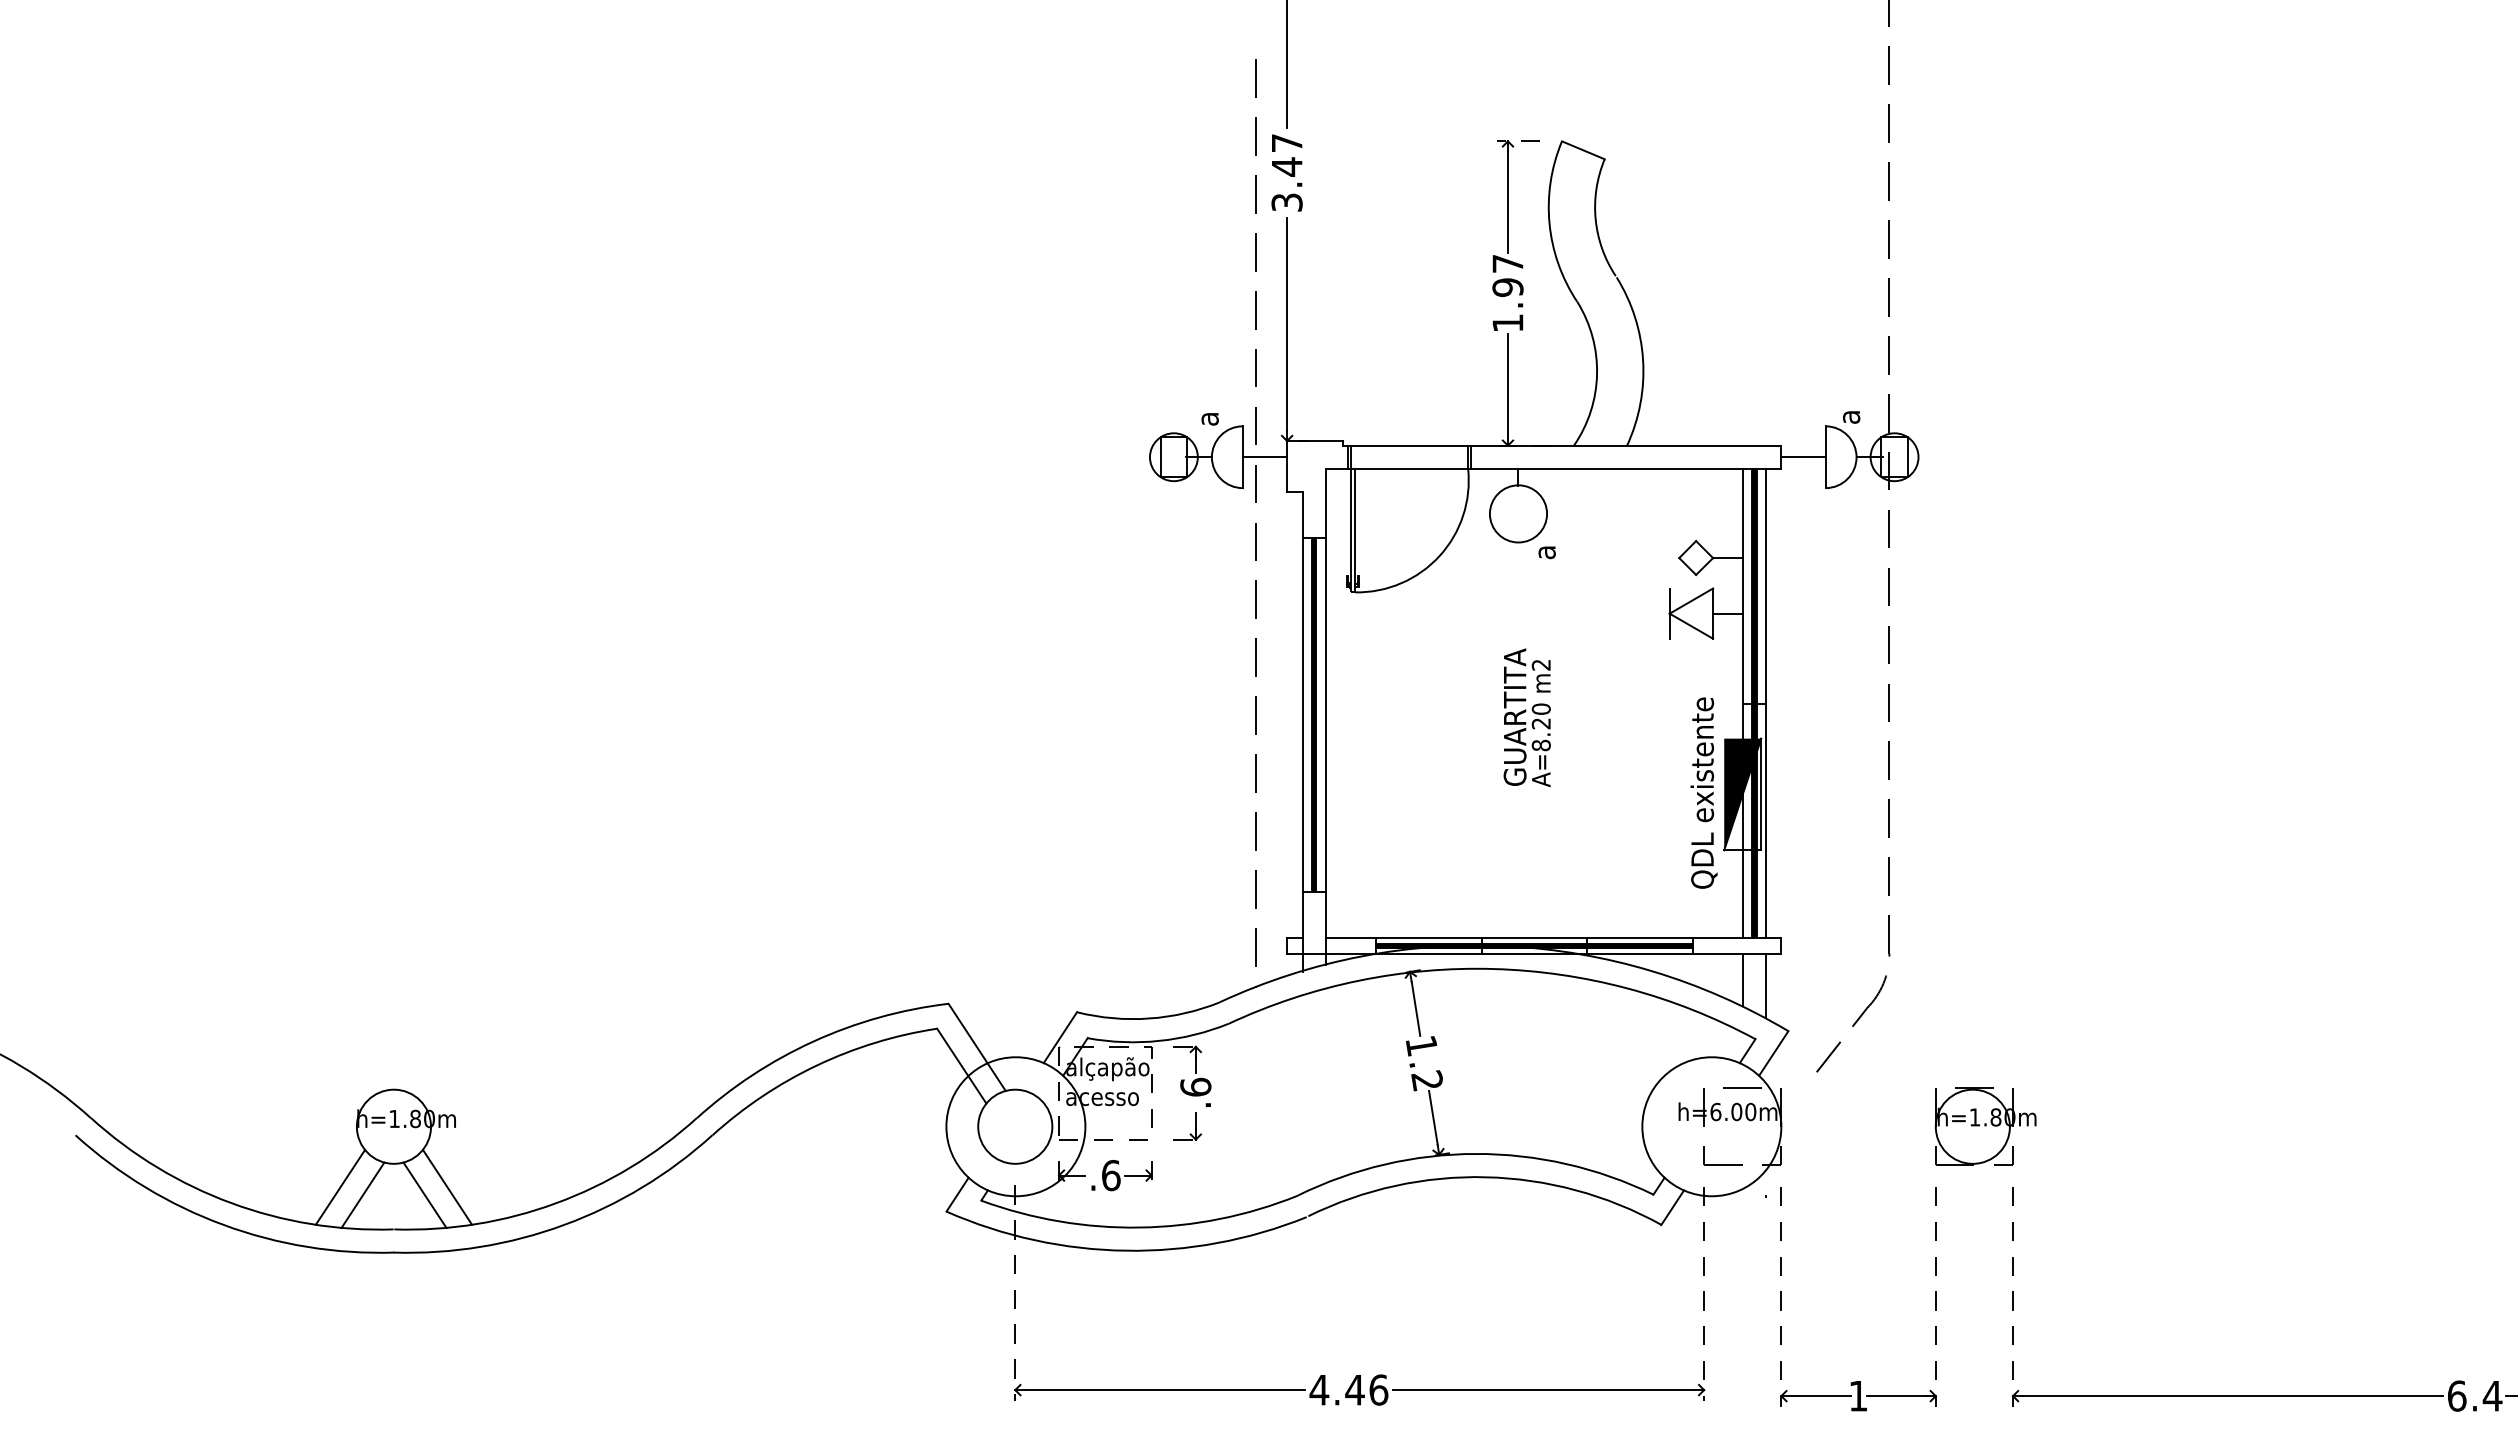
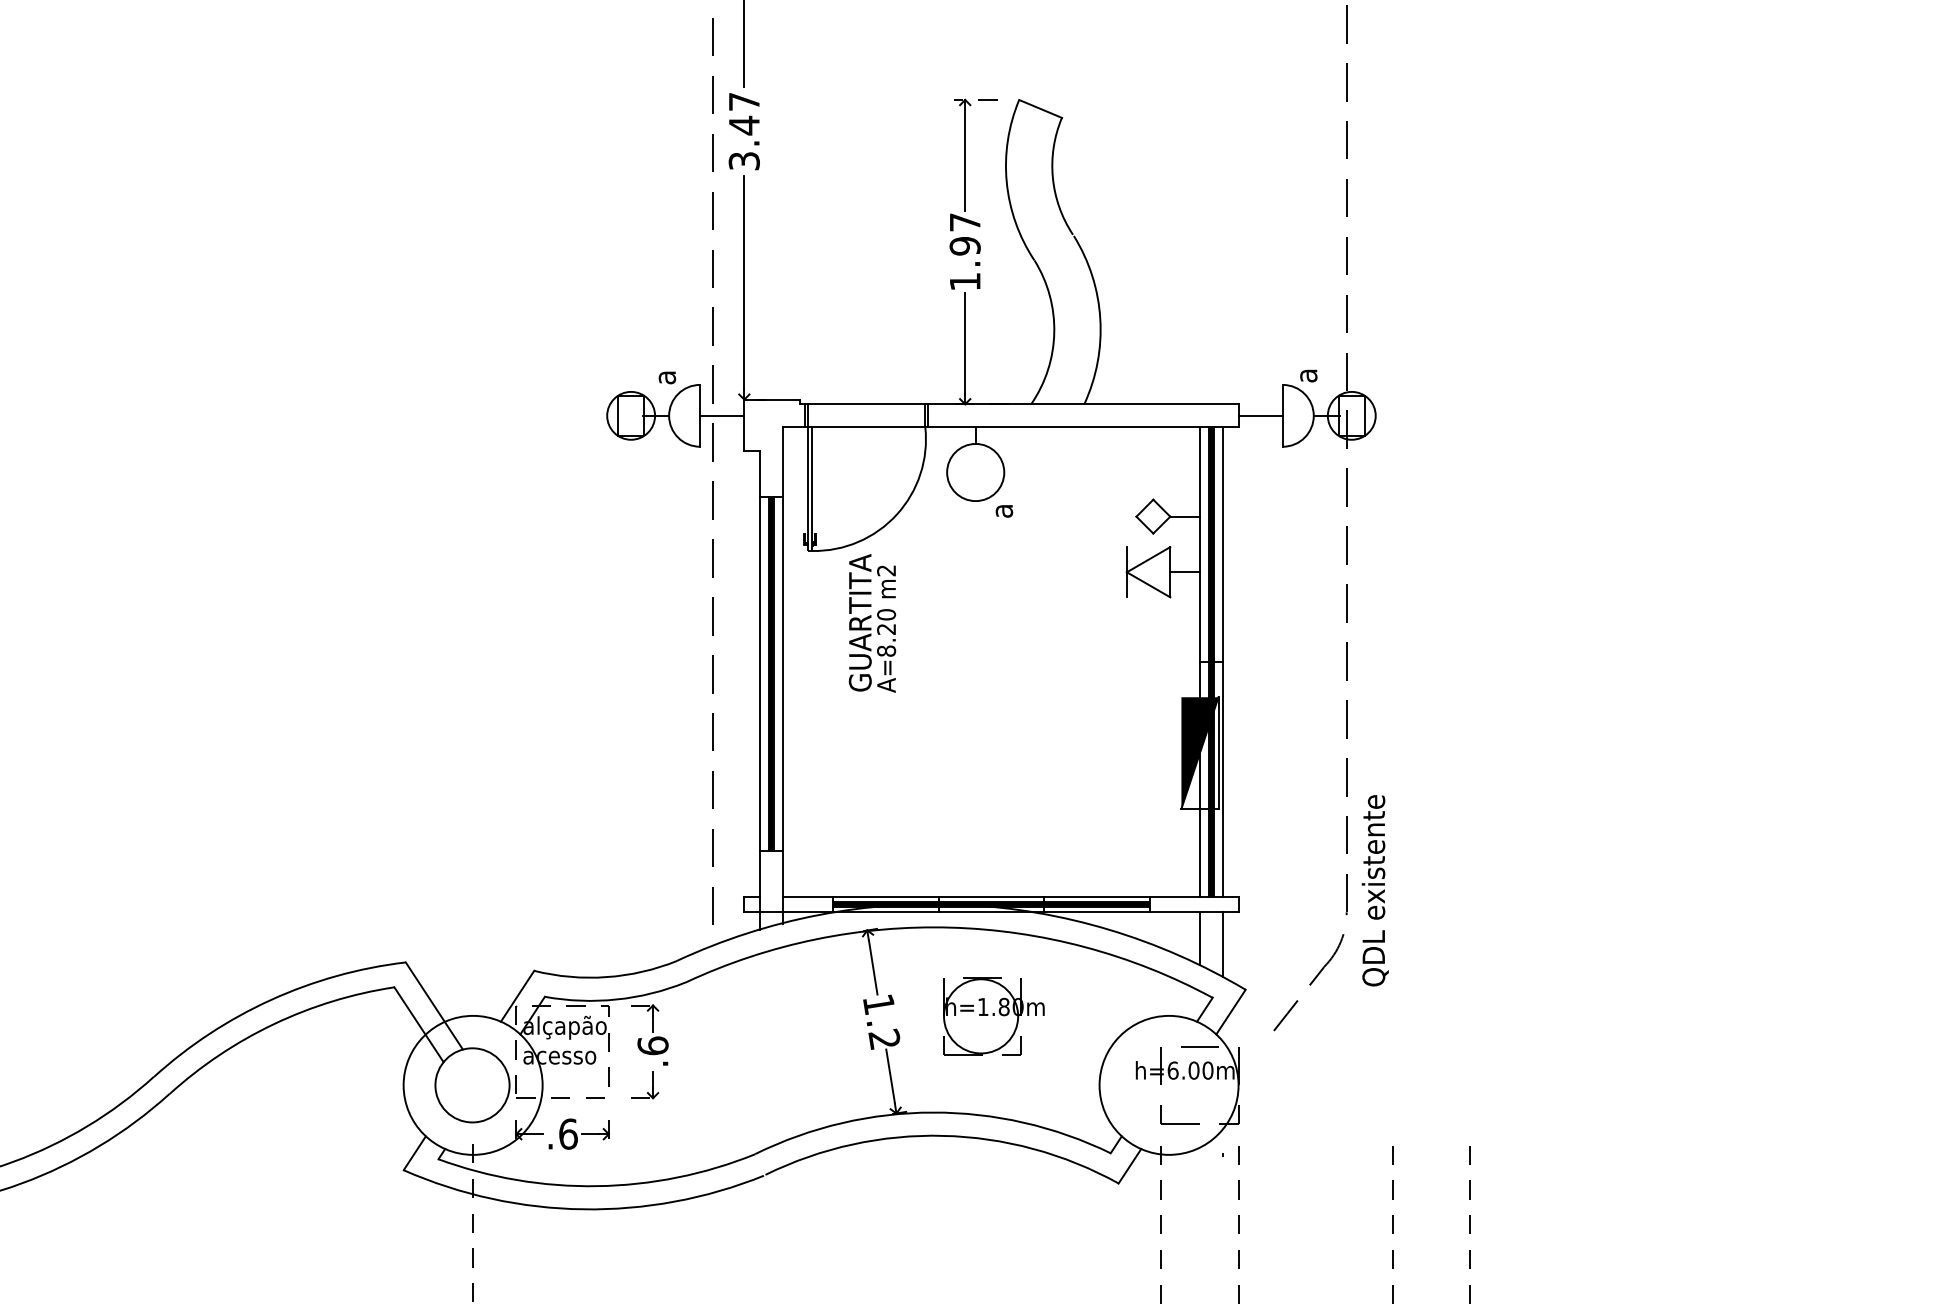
text: (1526, 717) -> (871, 623), moved
text: (1703, 792) -> (1374, 890), moved
part: (1985, 1126) -> (993, 1016), moved

